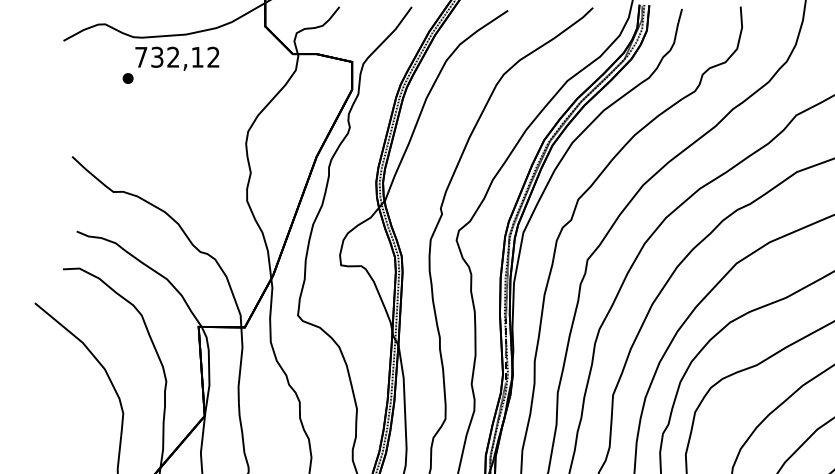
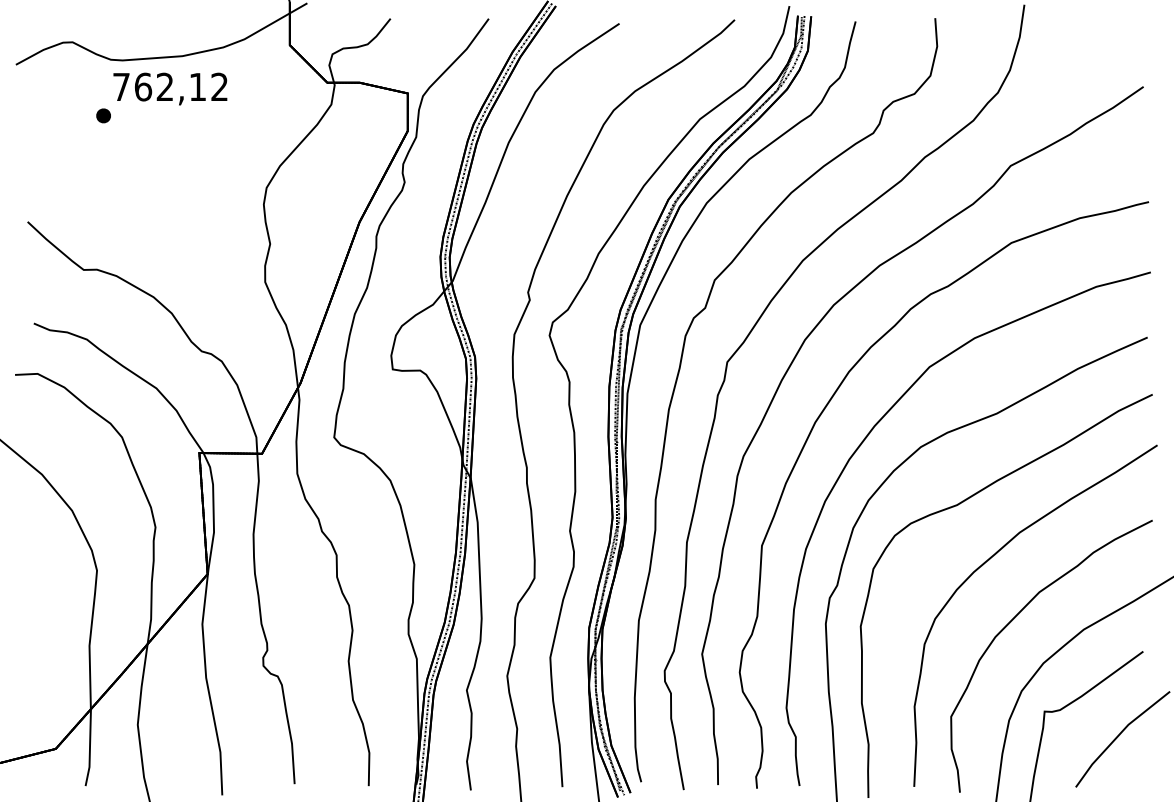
text: (157, 56) -> (143, 86), 732,12 -> 762,12

